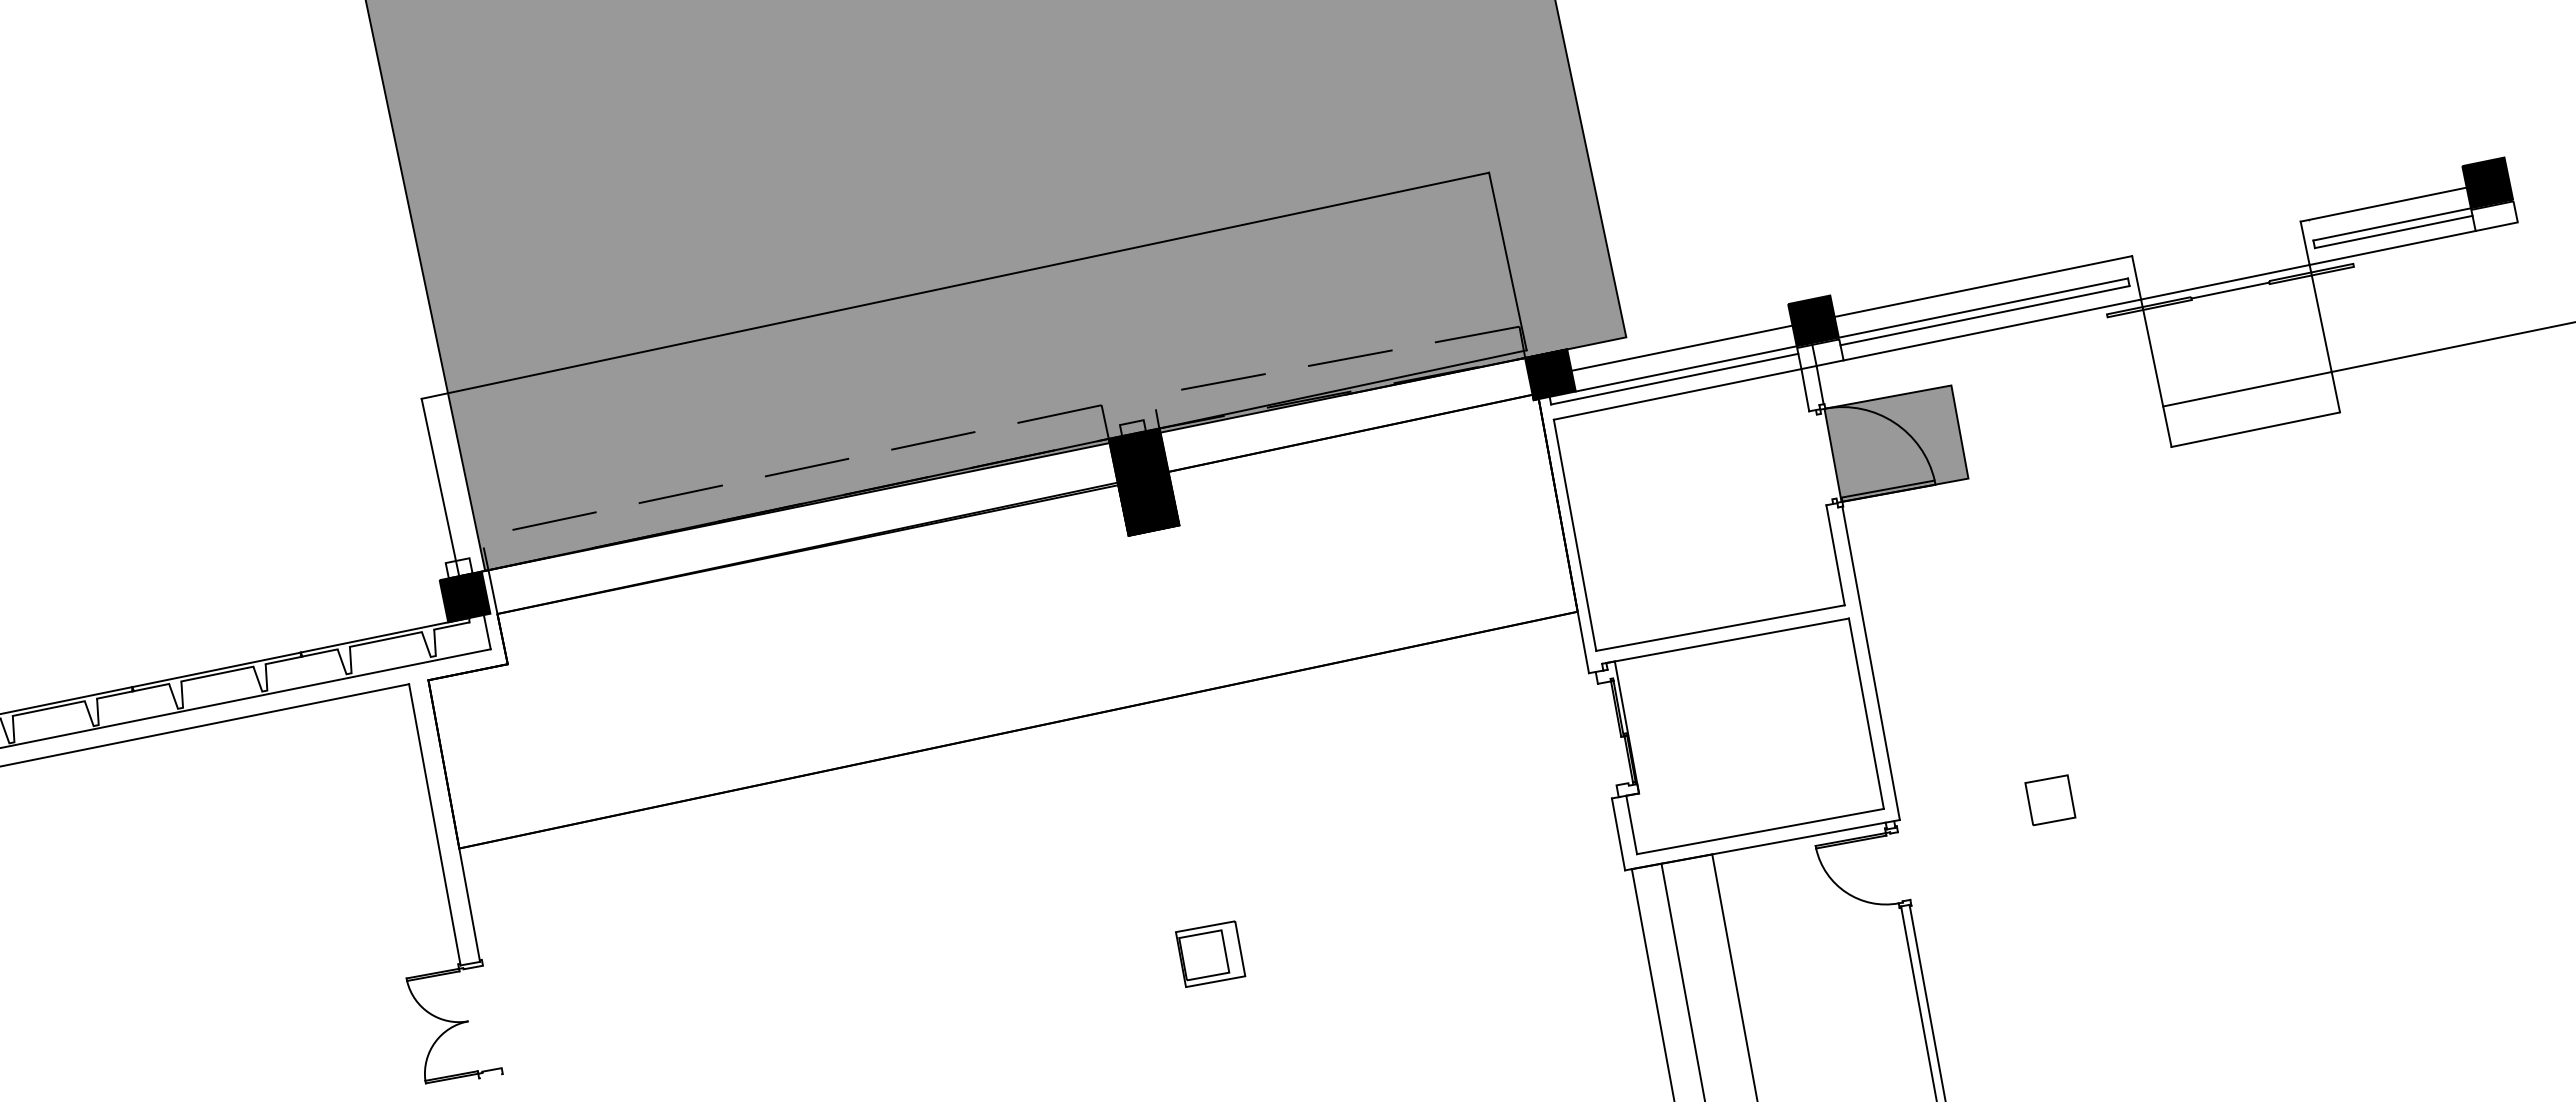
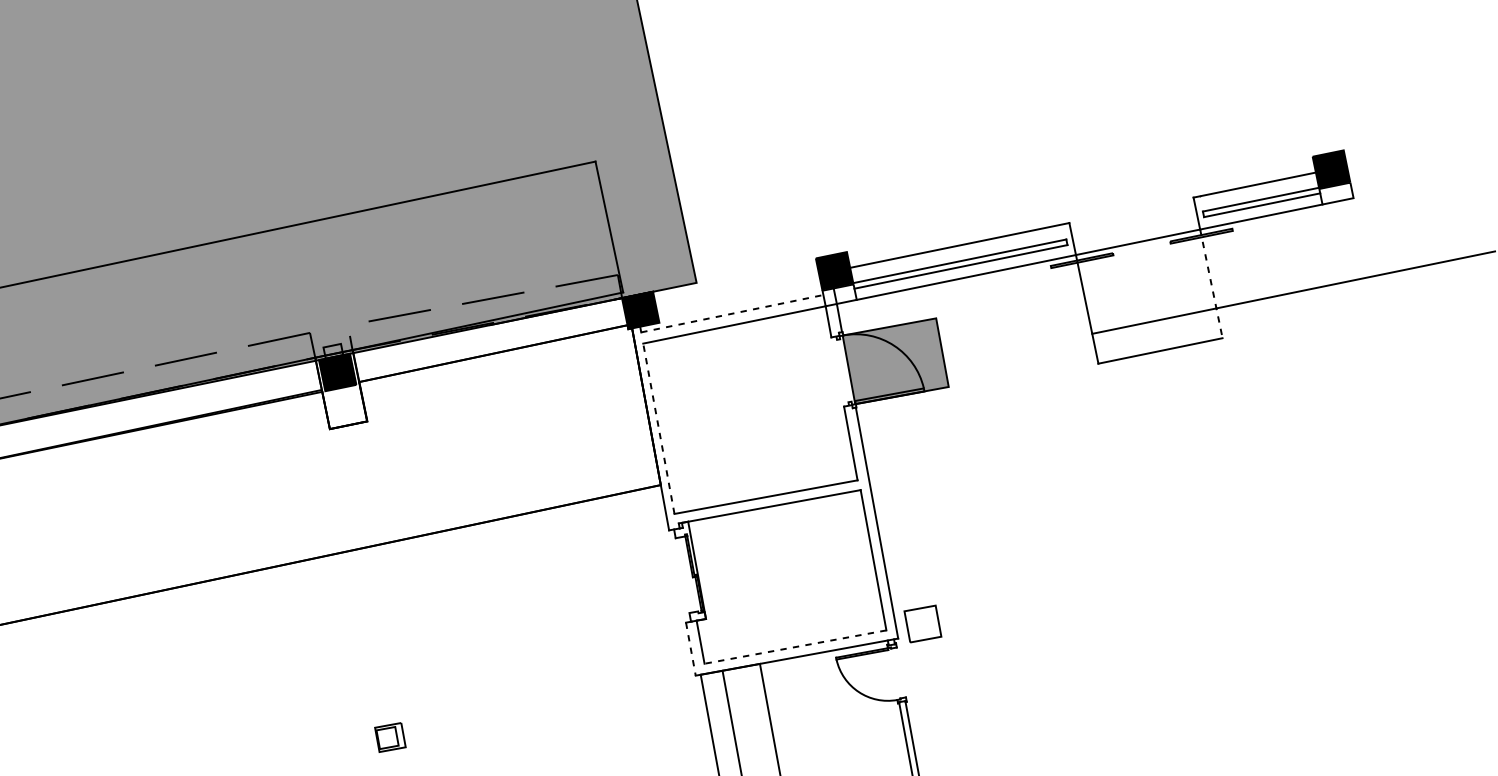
line: (2230, 290) -> (1141, 248), removed
line: (2324, 338) -> (1211, 283), solid -> dashed
line: (1681, 347) -> (737, 290), removed
line: (1685, 368) -> (740, 305), removed
line: (1675, 379) -> (732, 313), solid -> dashed
fill: (1143, 481) -> (340, 389), removed
line: (1575, 535) -> (659, 428), solid -> dashed
part: (2050, 800) -> (923, 624), moved
line: (1759, 831) -> (794, 647), solid -> dashed
line: (1618, 834) -> (690, 649), solid -> dashed
part: (1210, 954) -> (390, 737), size x0.6

